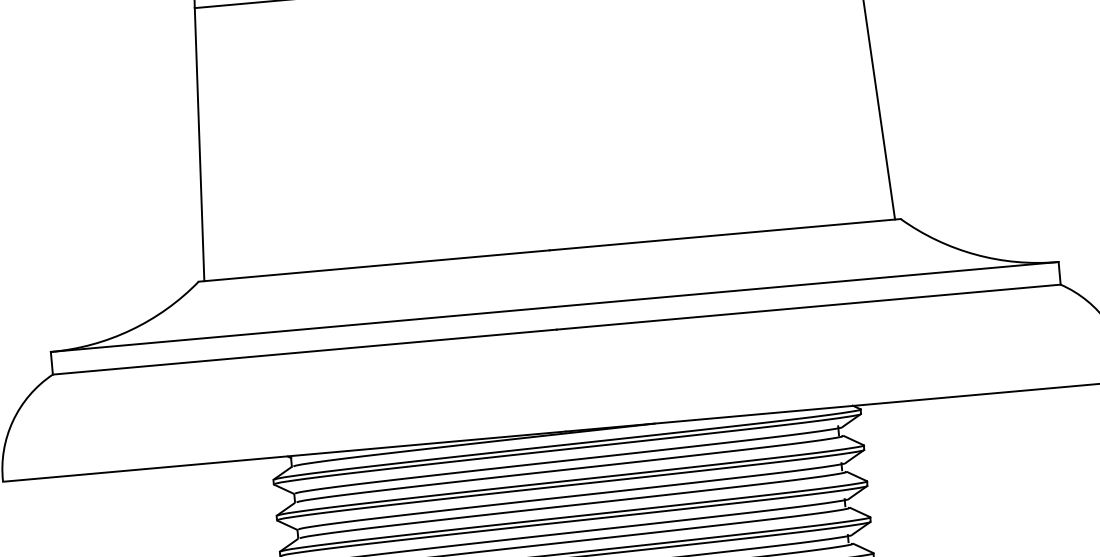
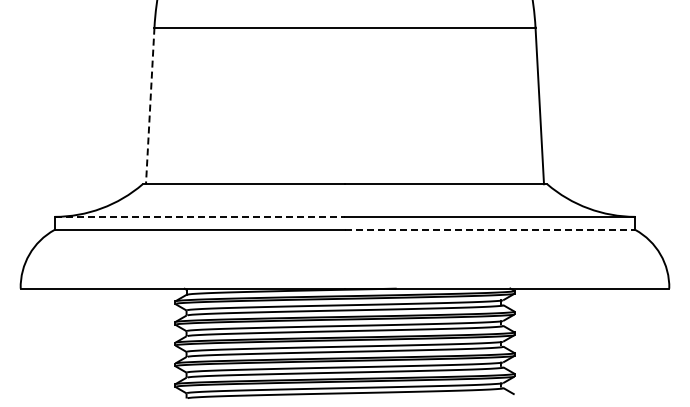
line: (200, 145) -> (150, 106), solid -> dashed
line: (809, 306) -> (490, 229), solid -> dashed
line: (303, 328) -> (200, 216), solid -> dashed

